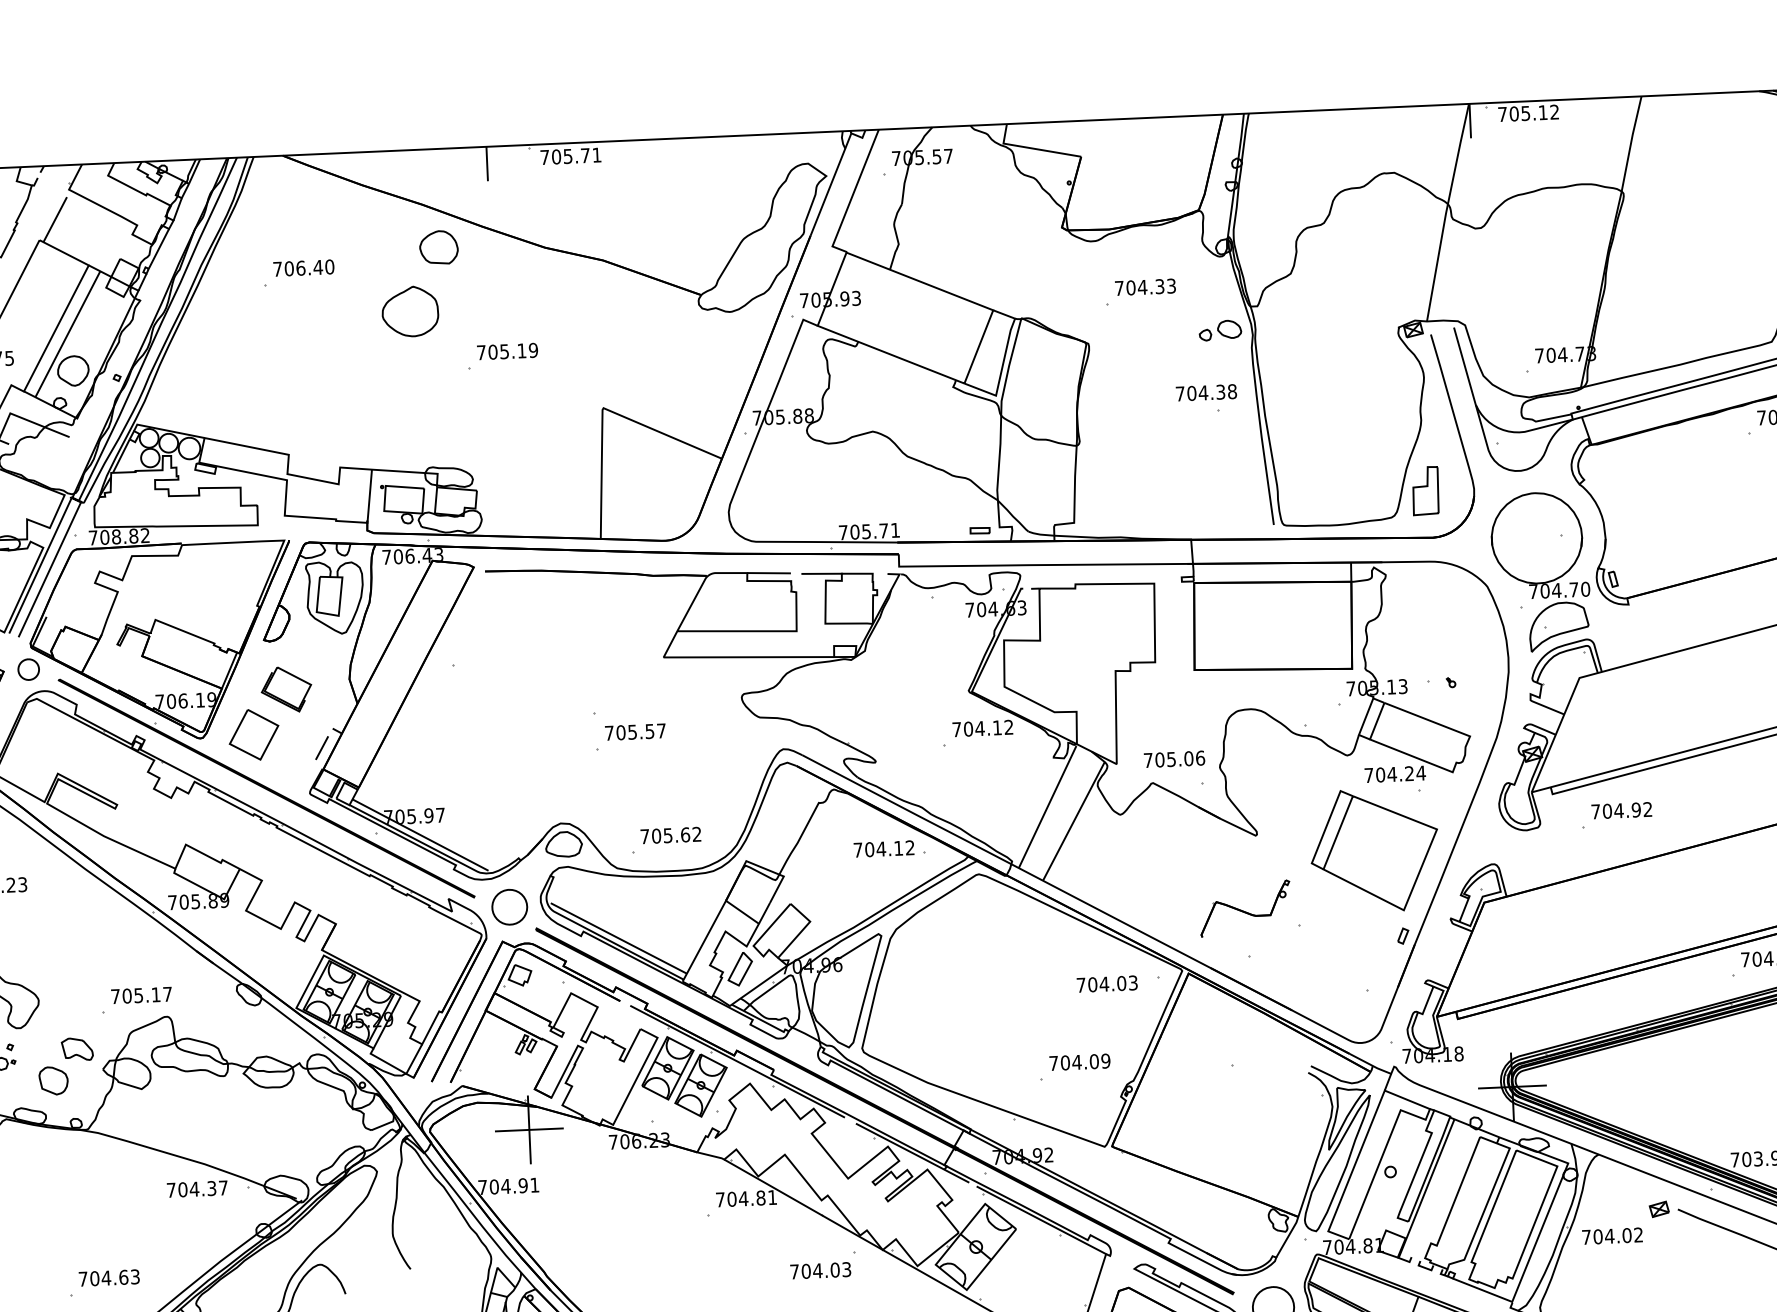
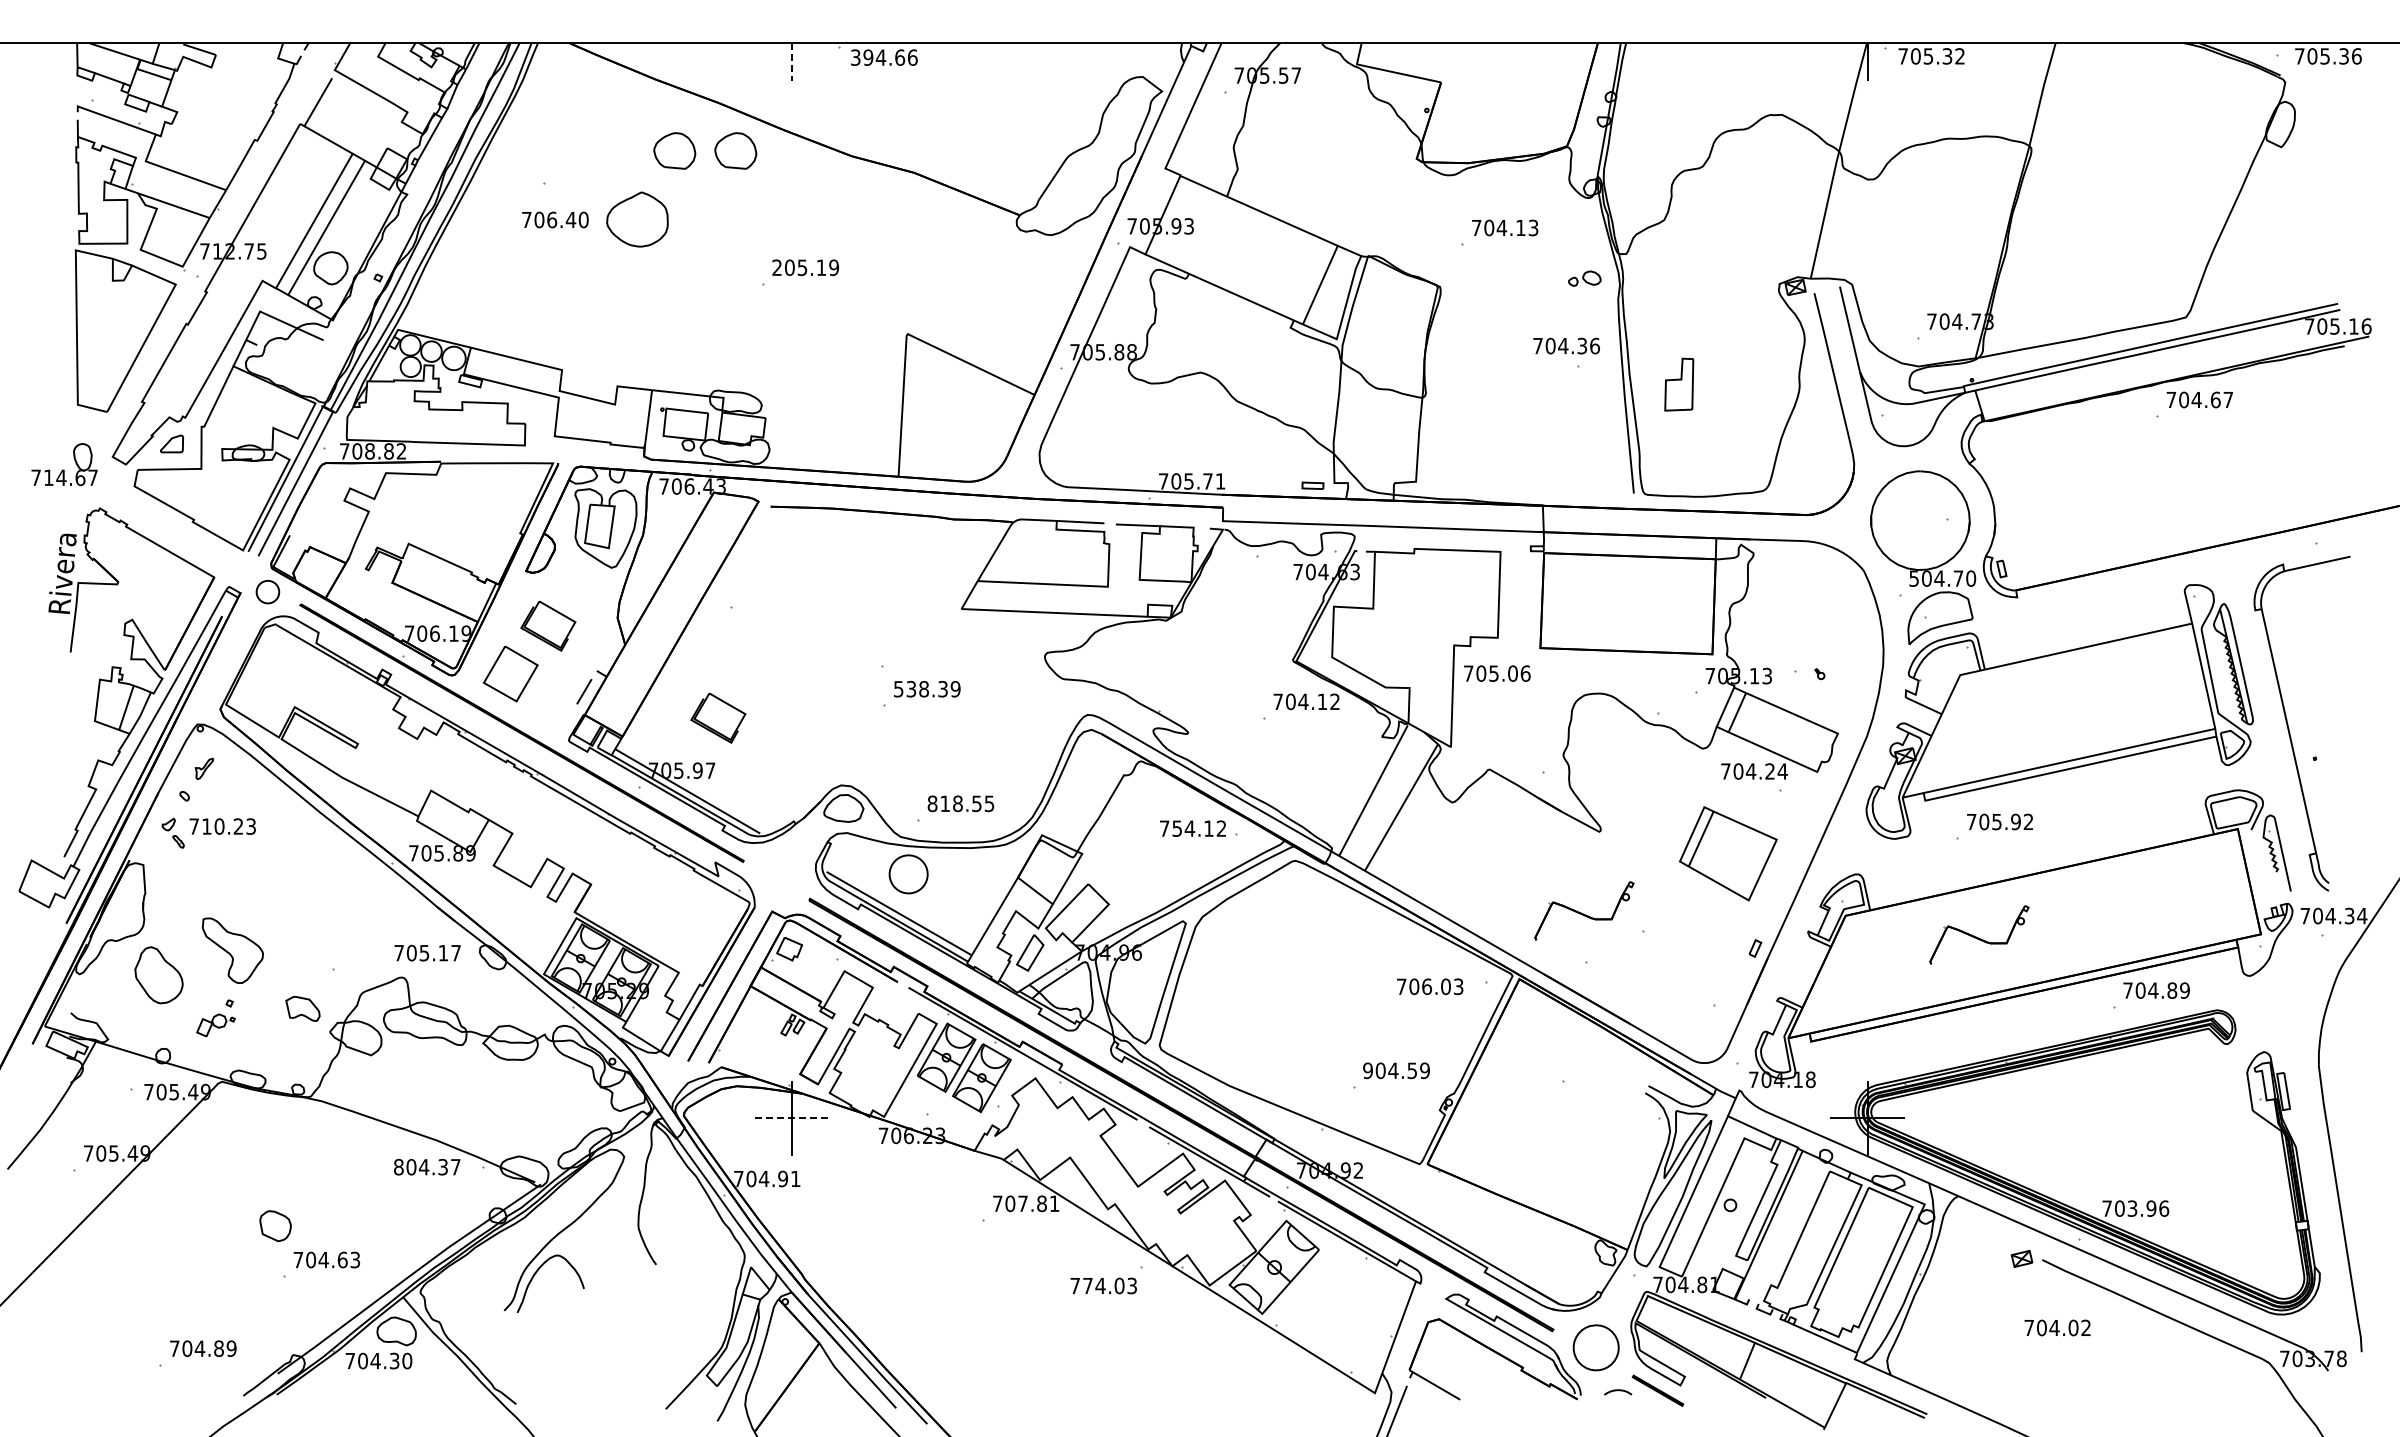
text: (1543, 112) -> (1947, 56), 705.12 -> 705.32
text: (571, 156) -> (884, 57), 705.71 -> 394.66
line: (487, 164) -> (792, 62), solid -> dashed
part: (382, 249) -> (674, 150), added
text: (303, 267) -> (555, 219), moved
text: (1159, 286) -> (1520, 227), 704.33 -> 704.13
part: (410, 311) -> (637, 219), moved
part: (1220, 330) -> (1584, 278), size x0.7
text: (480, 352) -> (776, 267), 705.19 -> 205.19
text: (1231, 391) -> (1594, 345), 704.38 -> 704.36
part: (1425, 490) -> (1679, 384), moved
text: (1532, 591) -> (1913, 578), 704.70 -> 504.70
text: (635, 731) -> (927, 688), 705.57 -> 538.39
text: (1174, 759) -> (1497, 673), moved
part: (445, 767) -> (718, 718), added
text: (1618, 811) -> (1996, 822), 704.92 -> 705.92
text: (670, 835) -> (960, 803), 705.62 -> 818.55
text: (869, 849) -> (1177, 828), 704.12 -> 754.12
part: (1374, 850) -> (1728, 853), size x0.7
part: (509, 907) -> (908, 874), moved
part: (1607, 914) -> (1979, 934), added
text: (1103, 984) -> (1426, 986), 704.03 -> 706.03
text: (141, 994) -> (427, 952), moved
text: (1074, 1062) -> (1390, 1070), 704.09 -> 904.59
part: (53, 1081) -> (275, 1226), moved
line: (529, 1130) -> (792, 1118), solid -> dashed
text: (171, 1189) -> (398, 1166), 704.37 -> 804.37
text: (743, 1198) -> (1022, 1203), 704.81 -> 707.81
text: (1612, 1235) -> (2057, 1327), moved
text: (805, 1270) -> (1087, 1285), 704.03 -> 774.03

